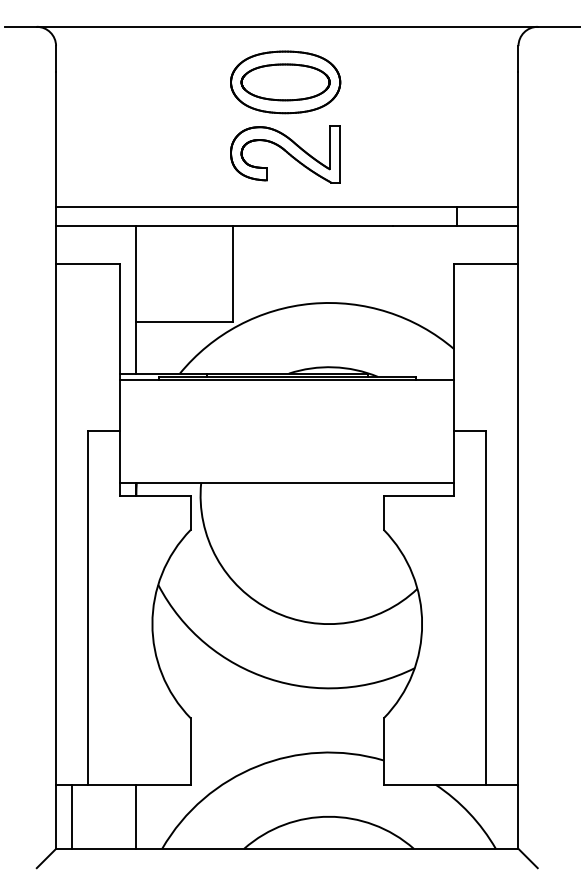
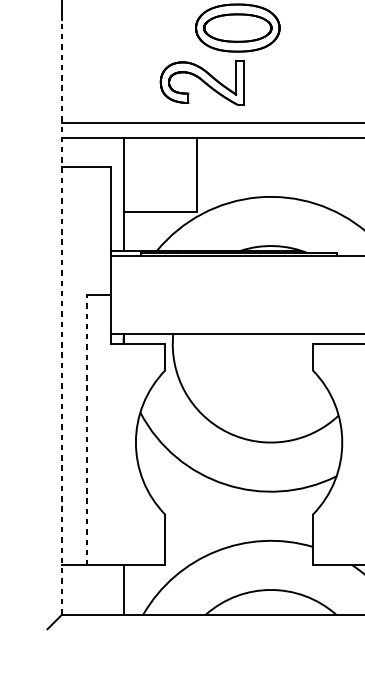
part: (285, 154) -> (202, 83), moved
line: (56, 460) -> (62, 317), solid -> dashed
line: (88, 608) -> (87, 430), solid -> dashed
line: (72, 816) -> (74, 589), removed

